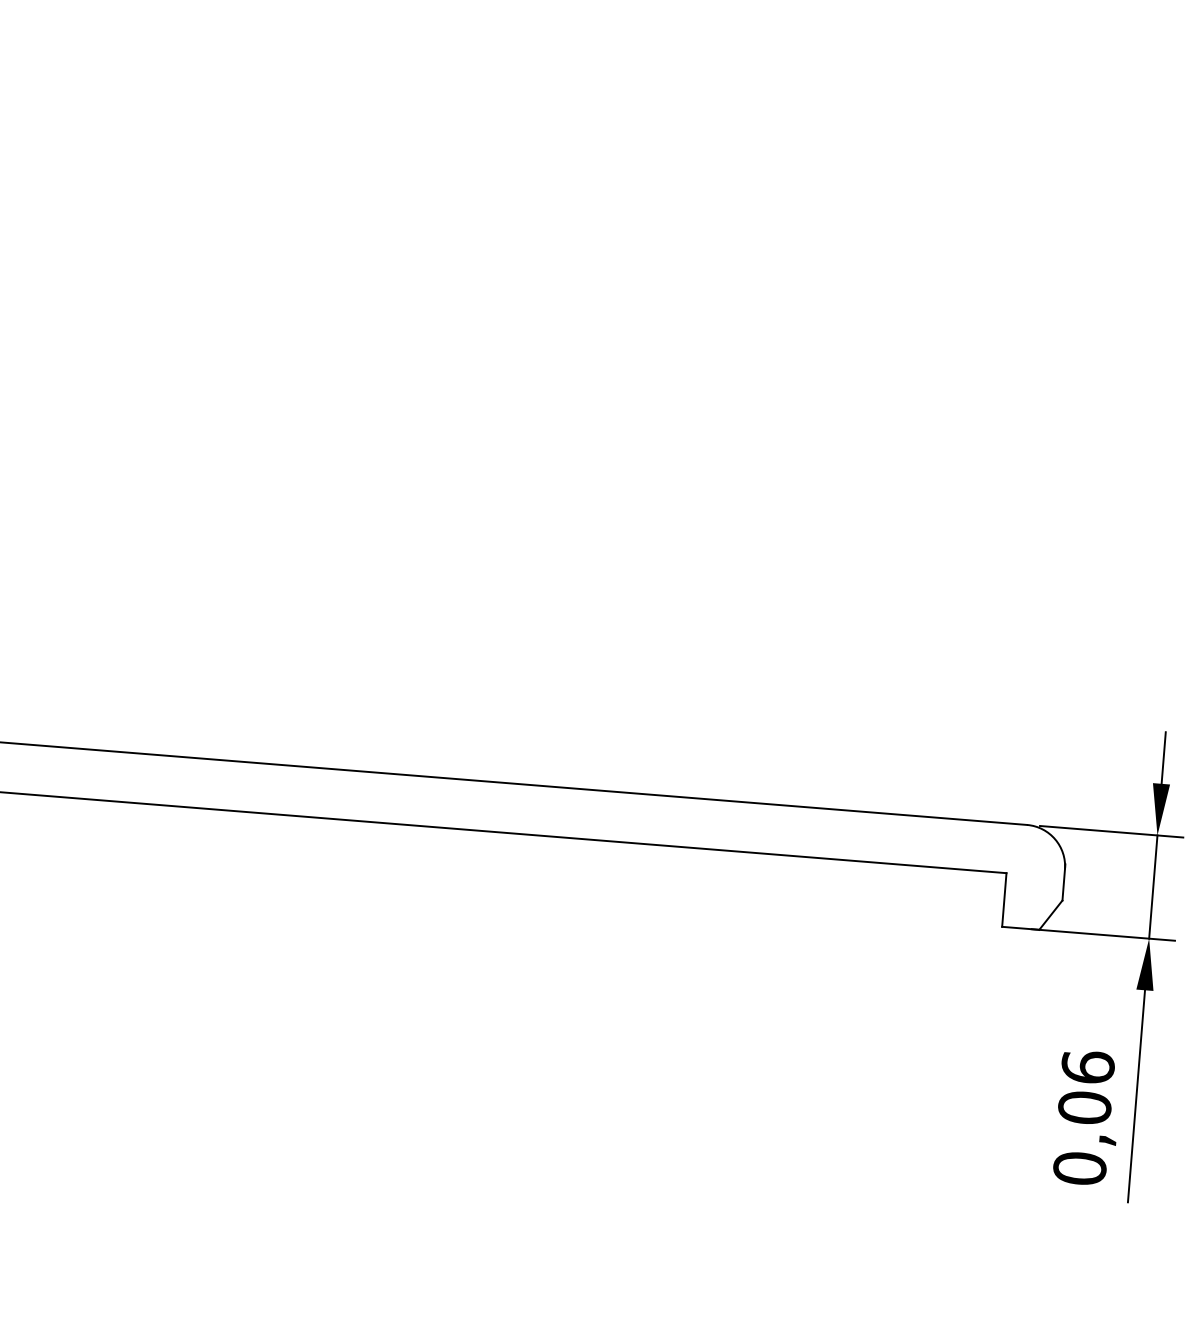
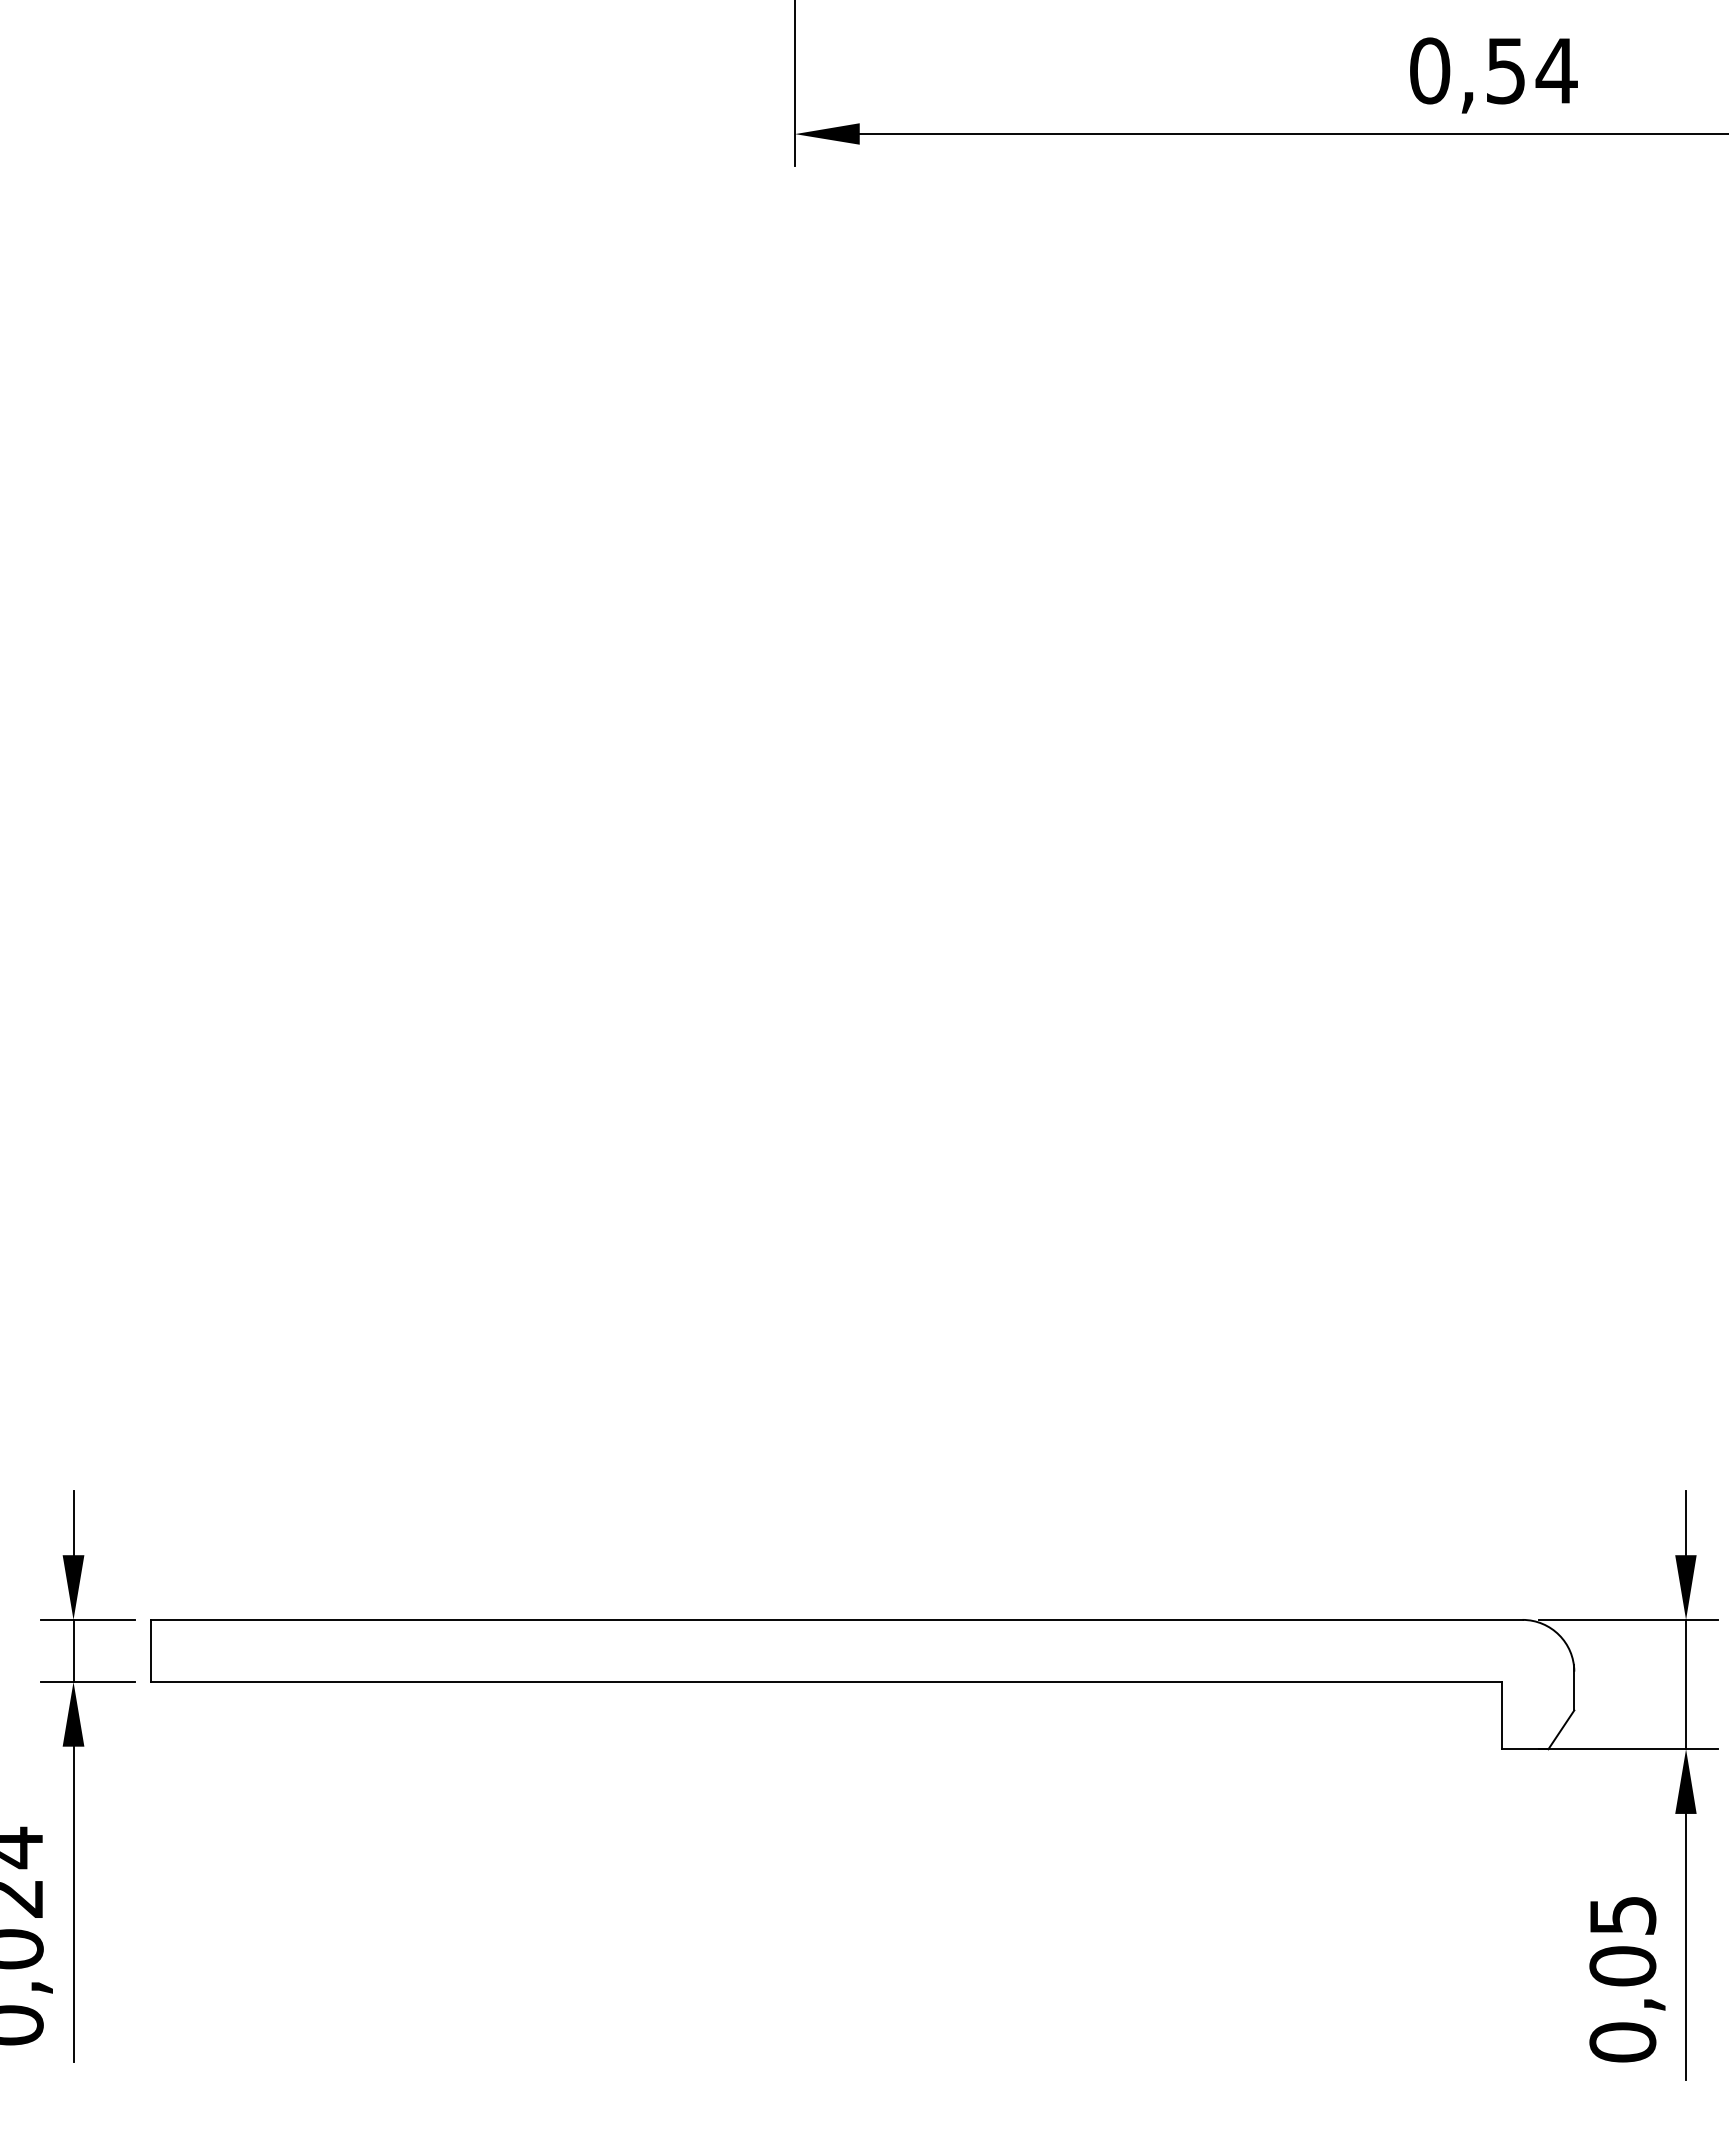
text: (1087, 1067) -> (1622, 1915), 0,06 -> 0,05

